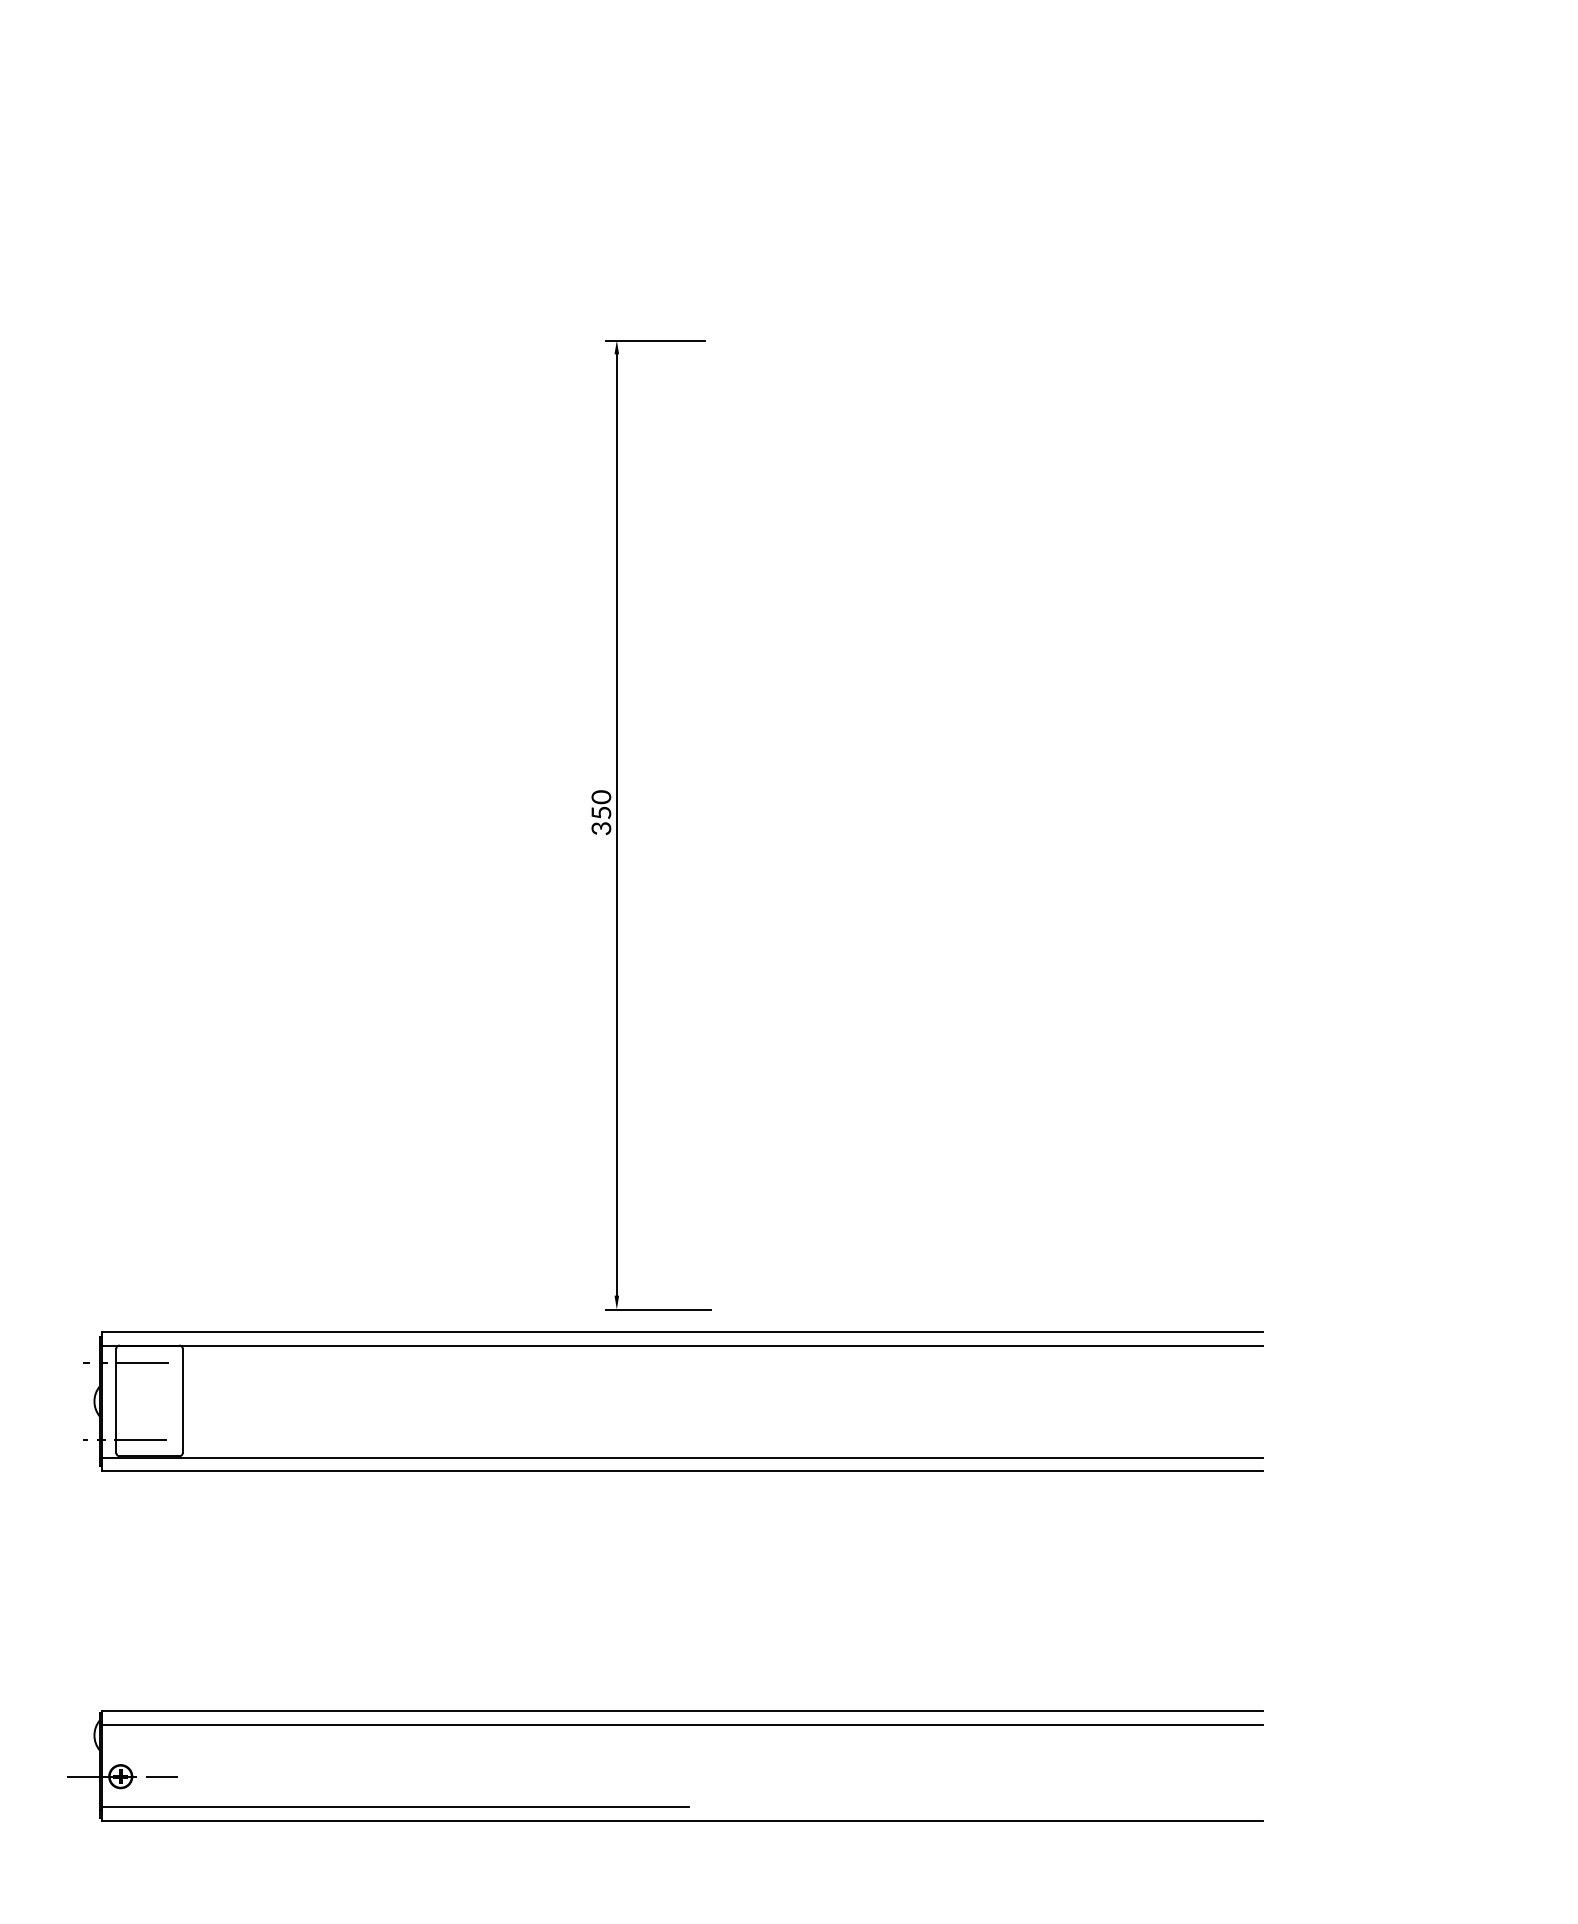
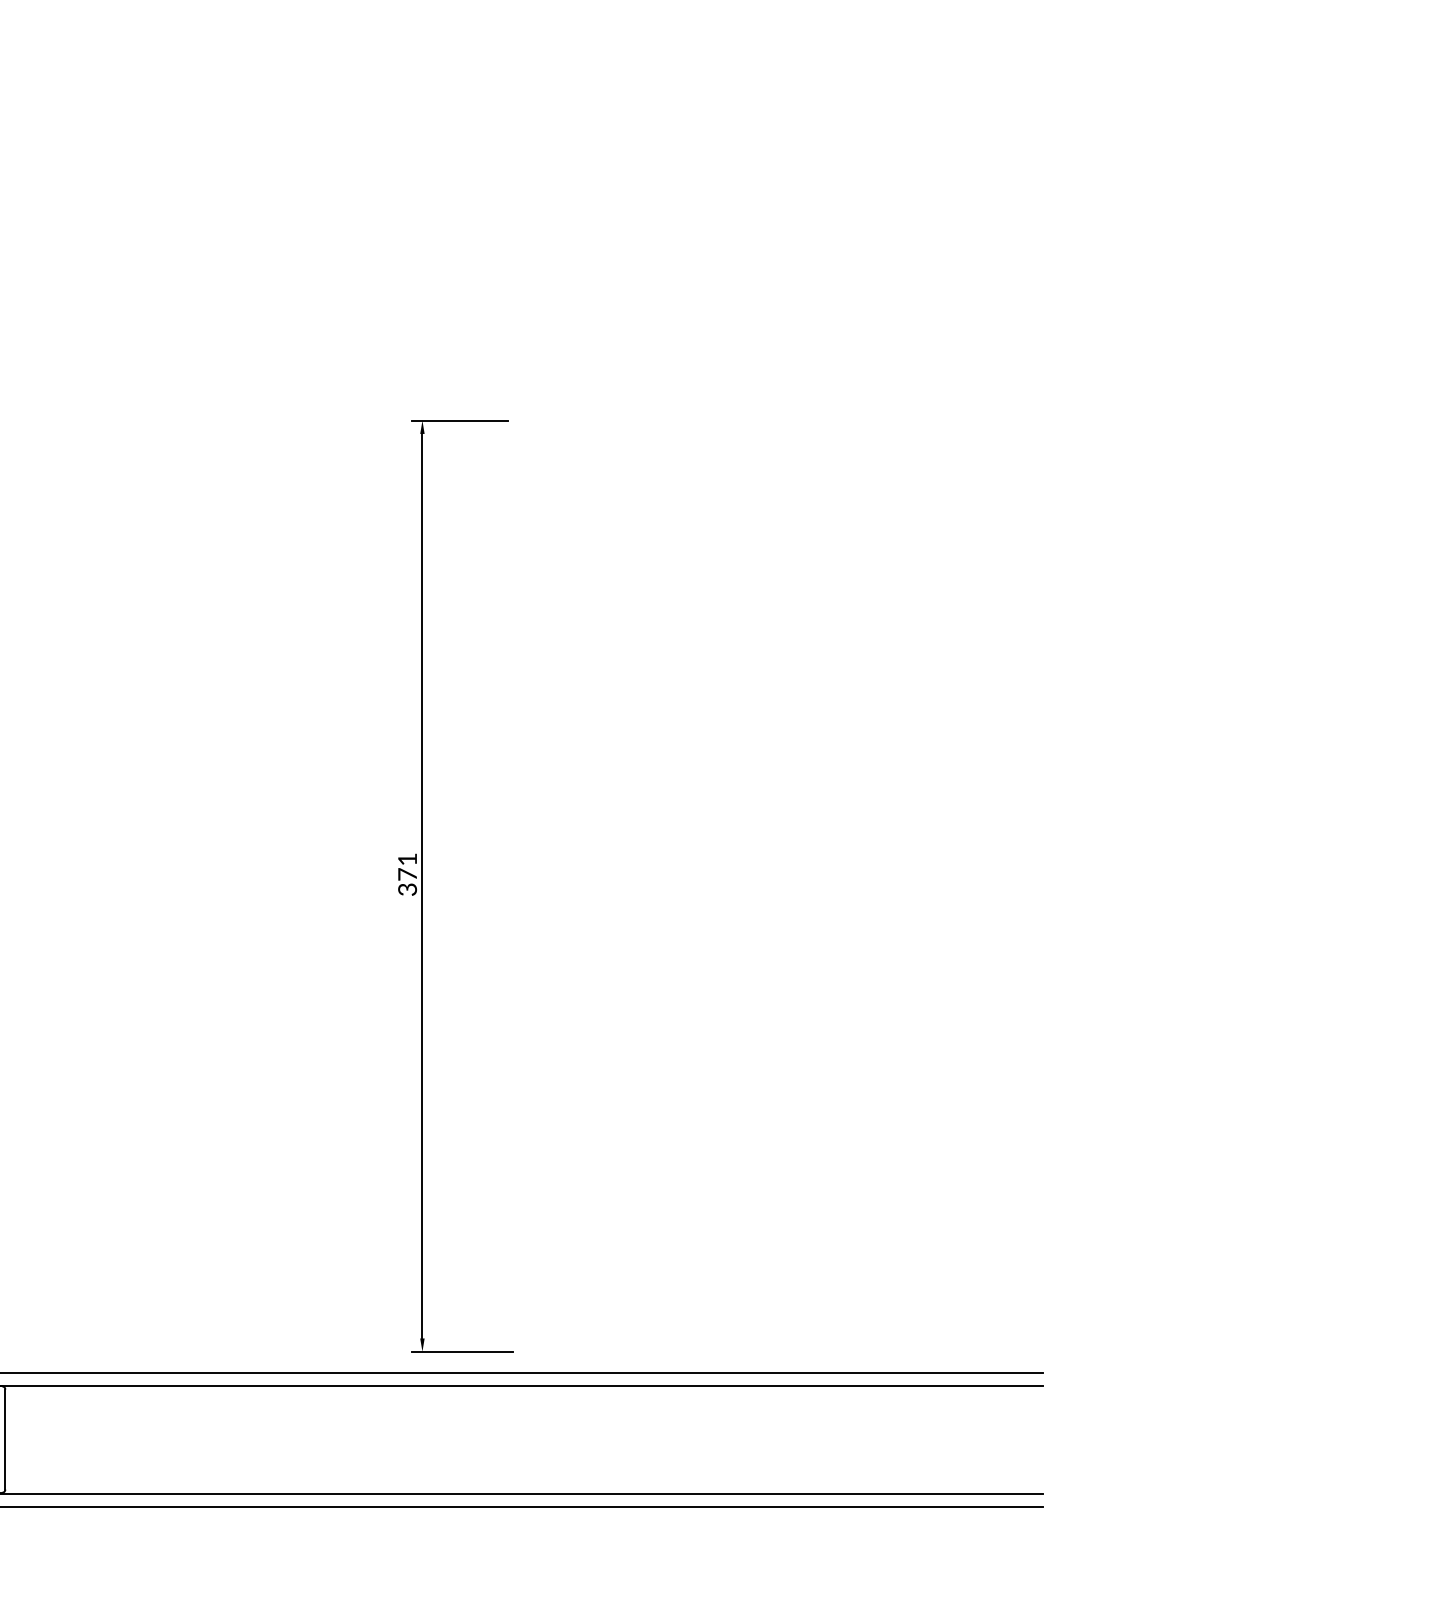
text: (601, 804) -> (407, 866), 350 -> 371

